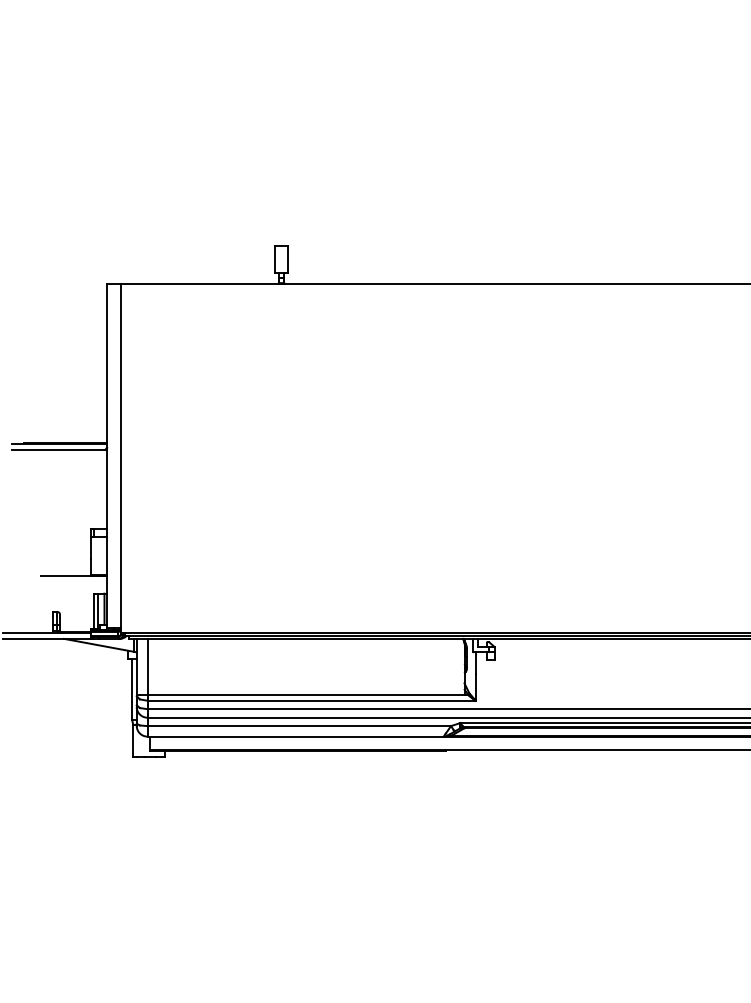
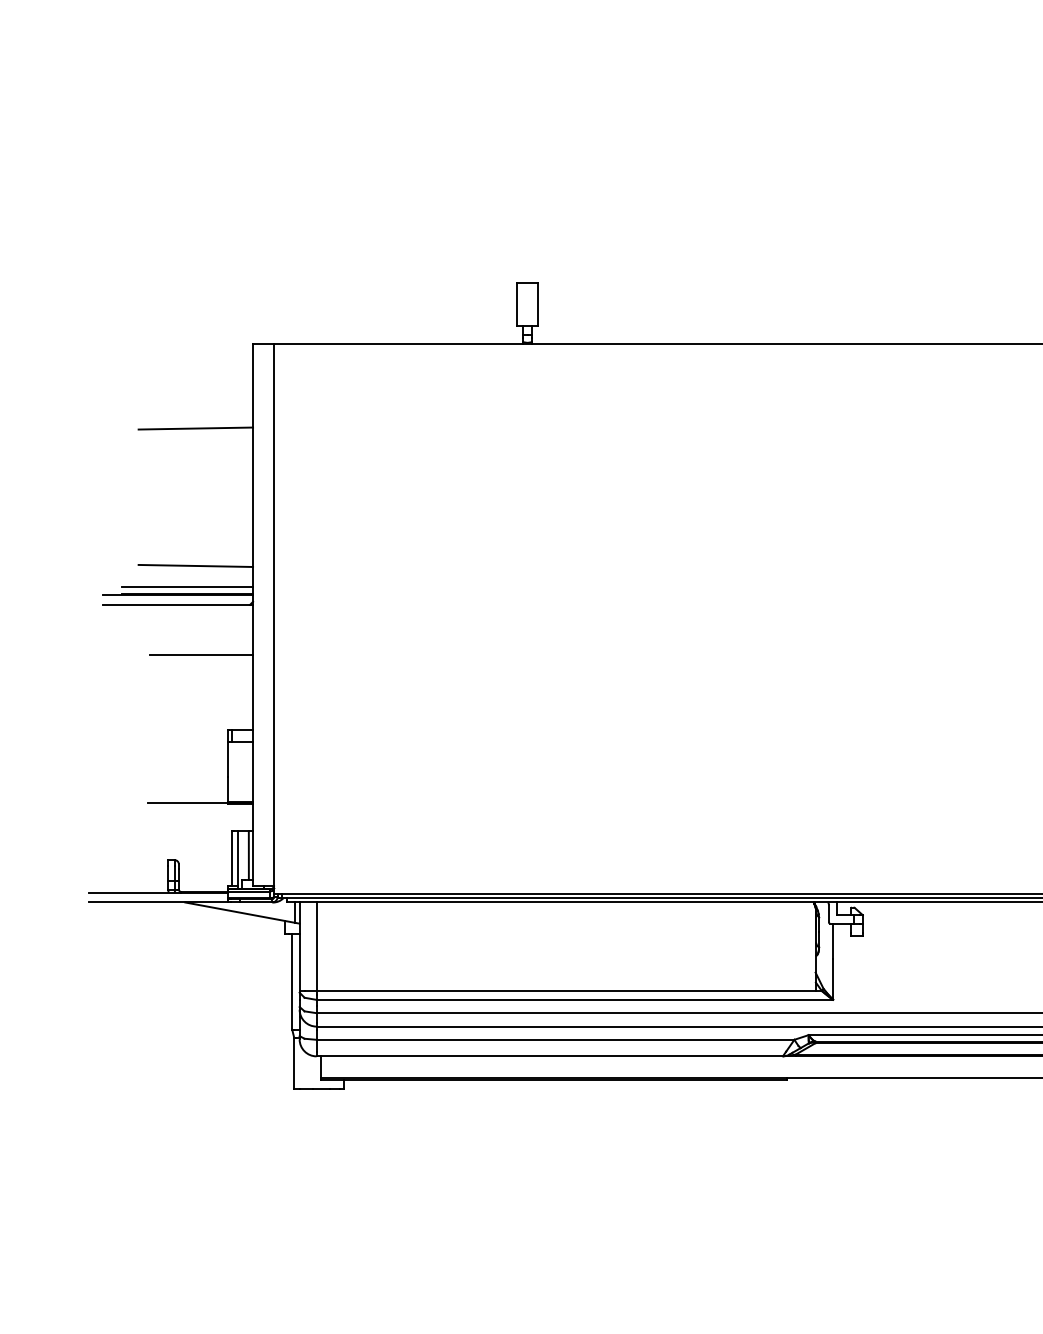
line: (70, 337) -> (195, 428), added
line: (70, 424) -> (195, 565), added
line: (65, 438) -> (187, 587), added
line: (74, 481) -> (201, 654), added

